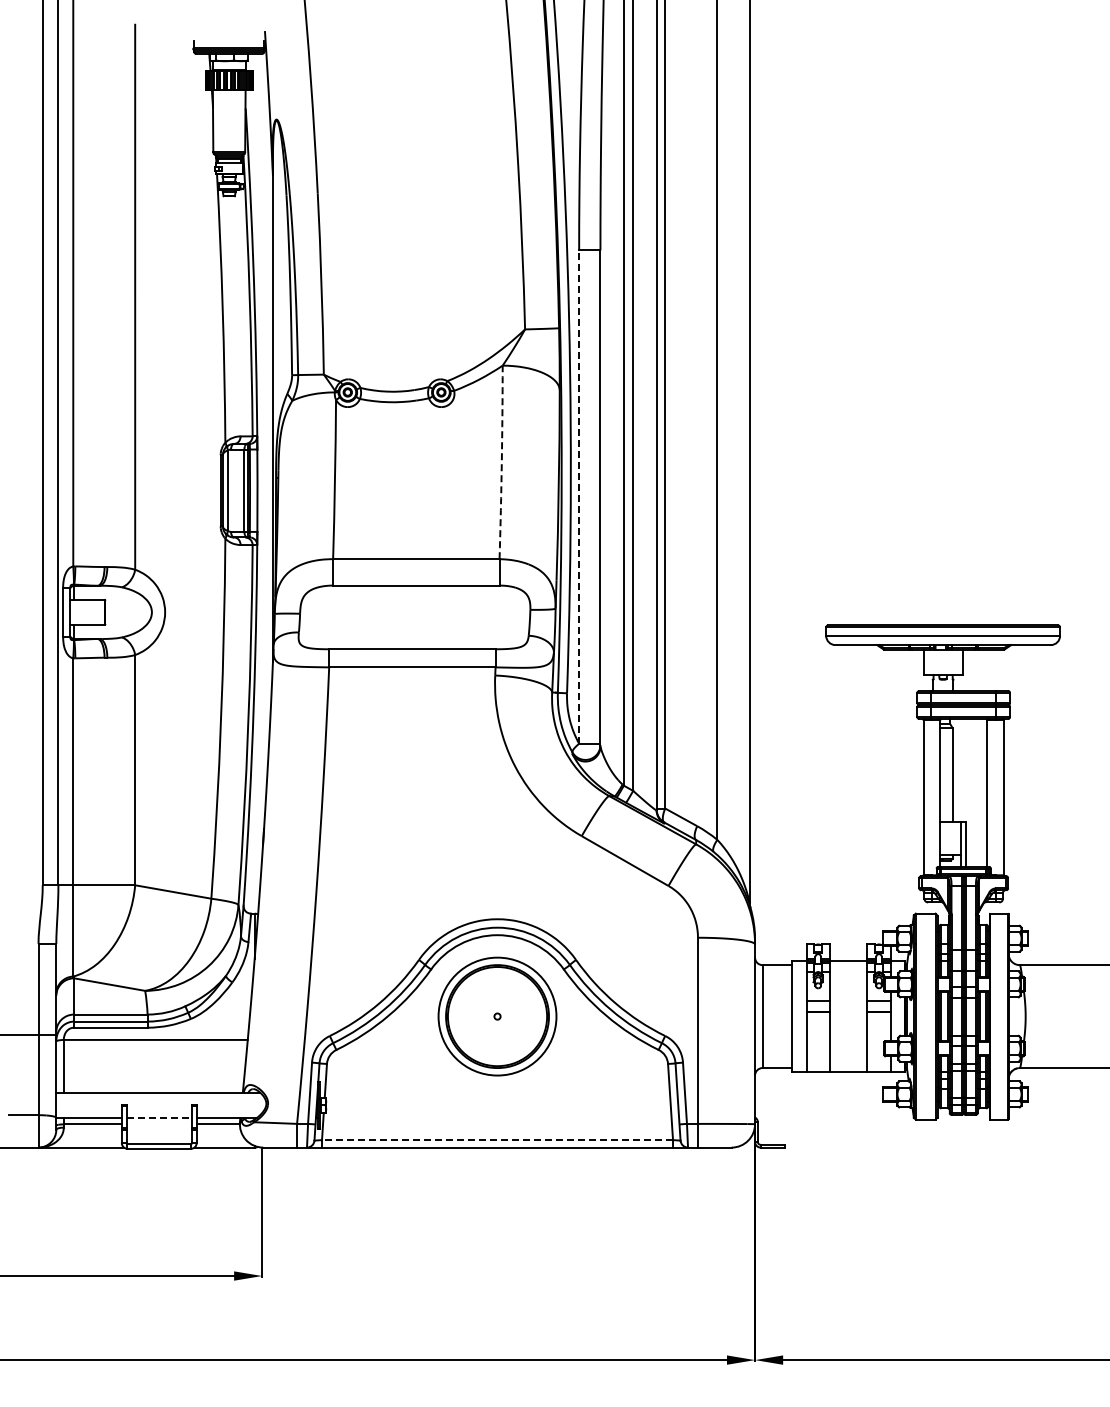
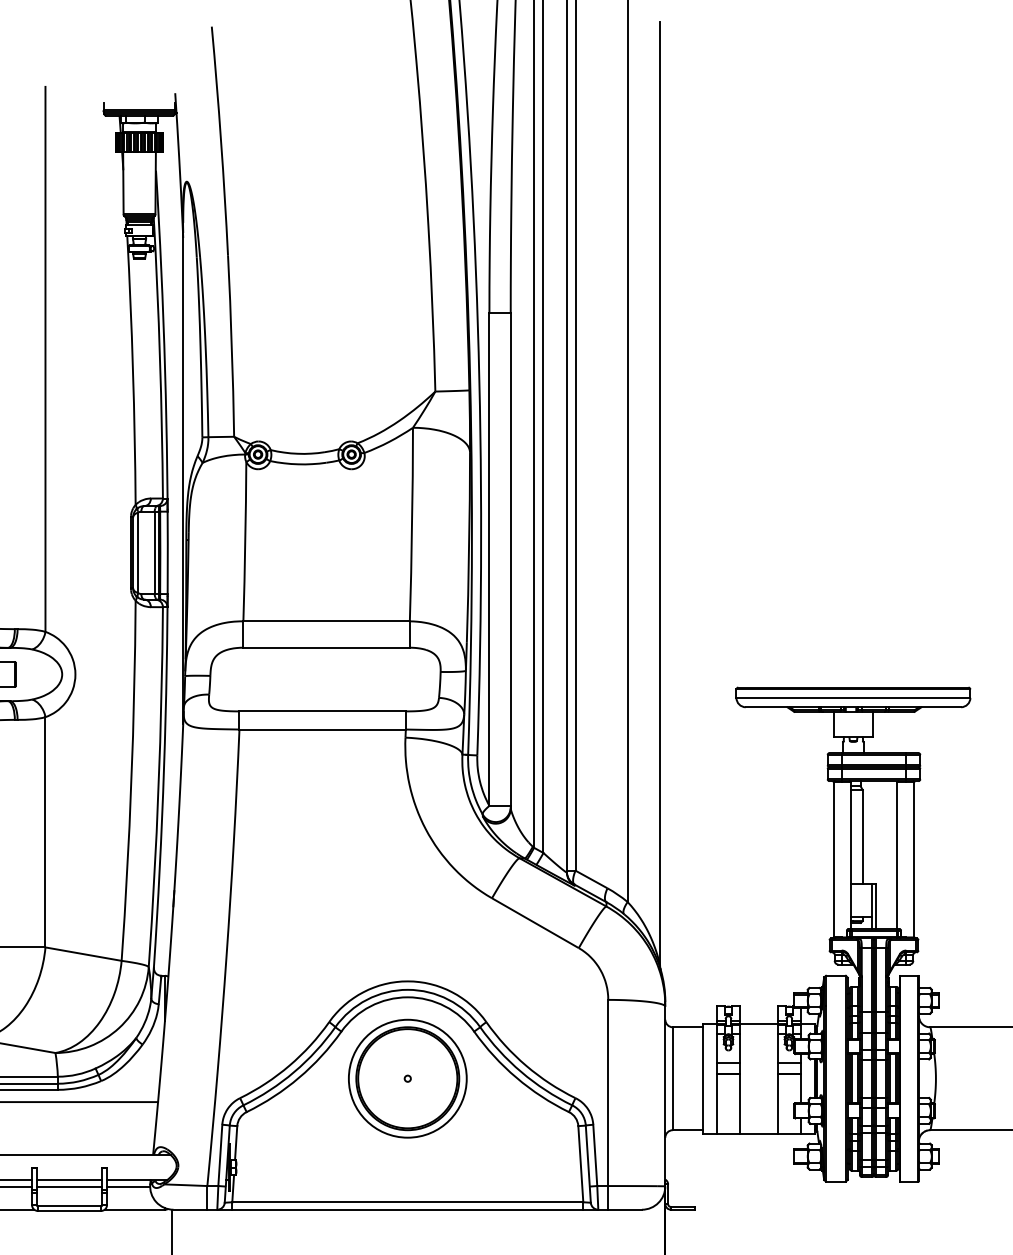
arc: (501, 462) -> (411, 524), dashed -> solid
line: (579, 497) -> (489, 559), dashed -> solid
line: (159, 1118) -> (69, 1180), dashed -> solid
line: (159, 1124) -> (69, 1186), added
line: (497, 1140) -> (407, 1202), dashed -> solid

